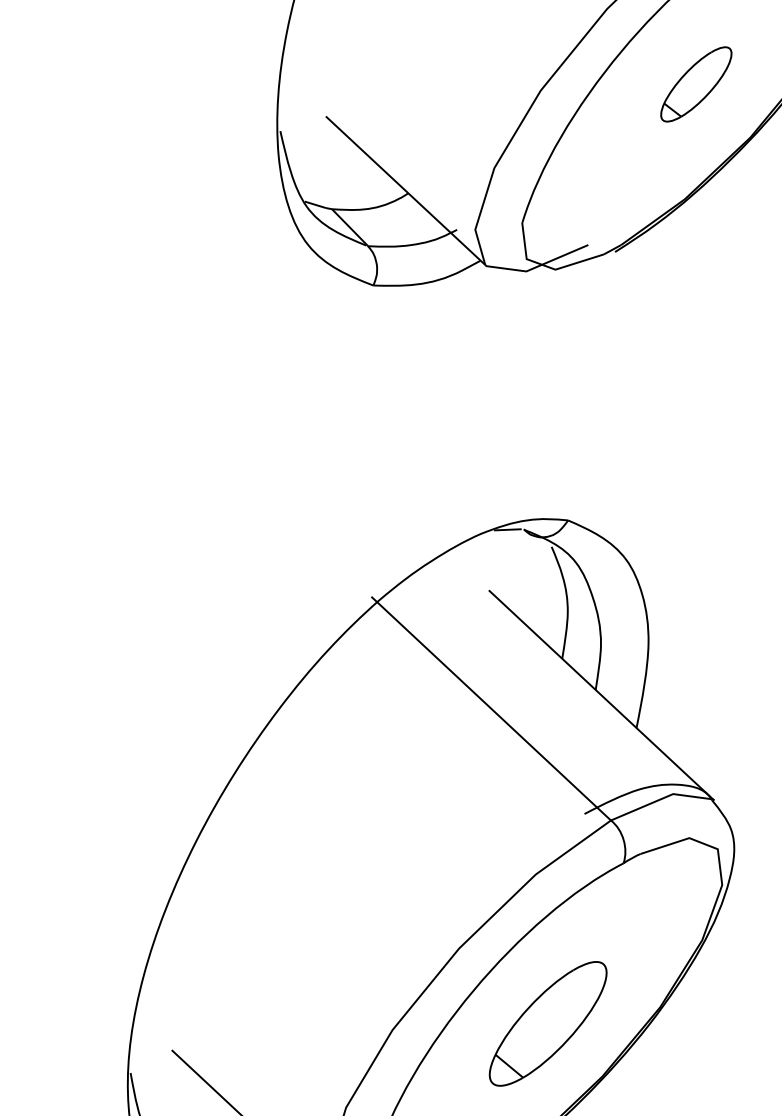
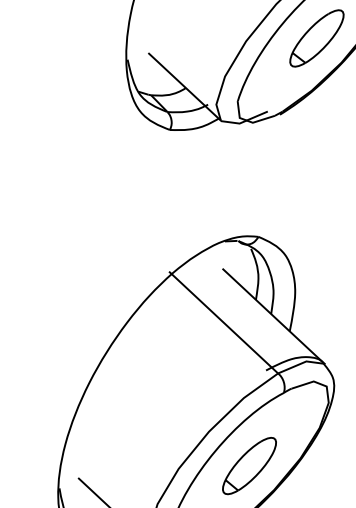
part: (695, 84) -> (316, 38), size x1.67

